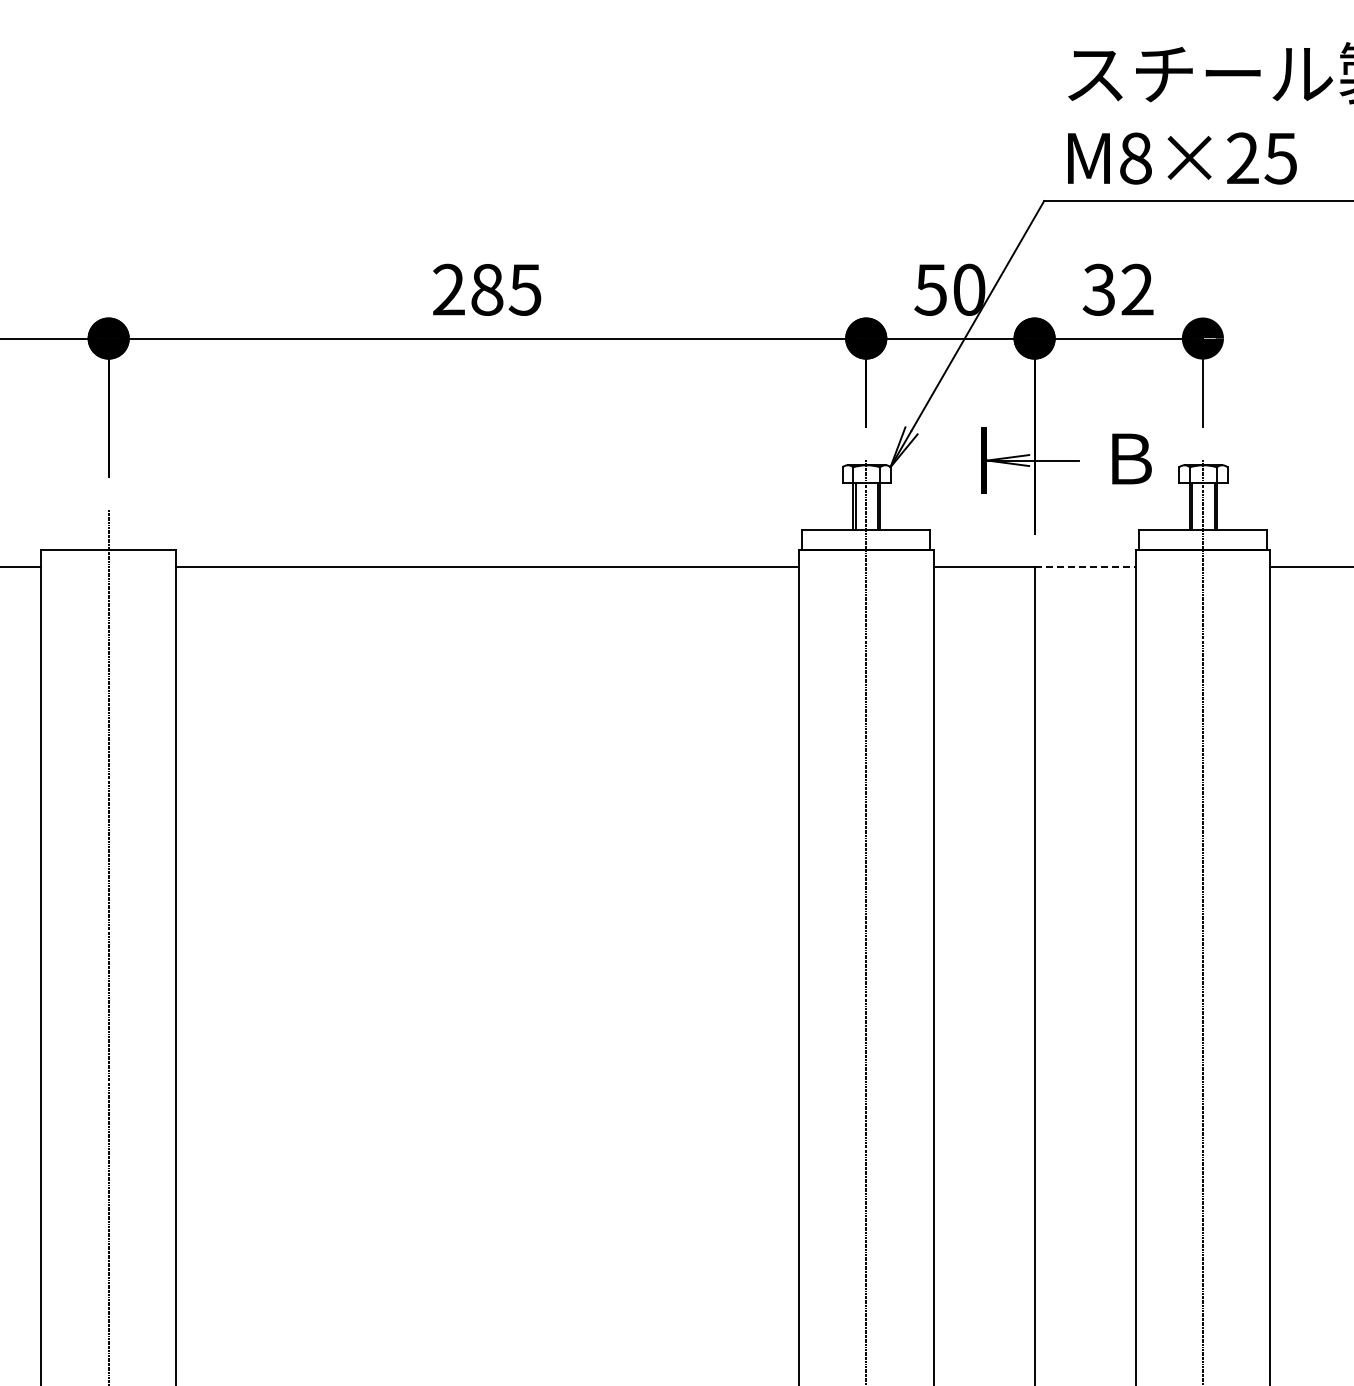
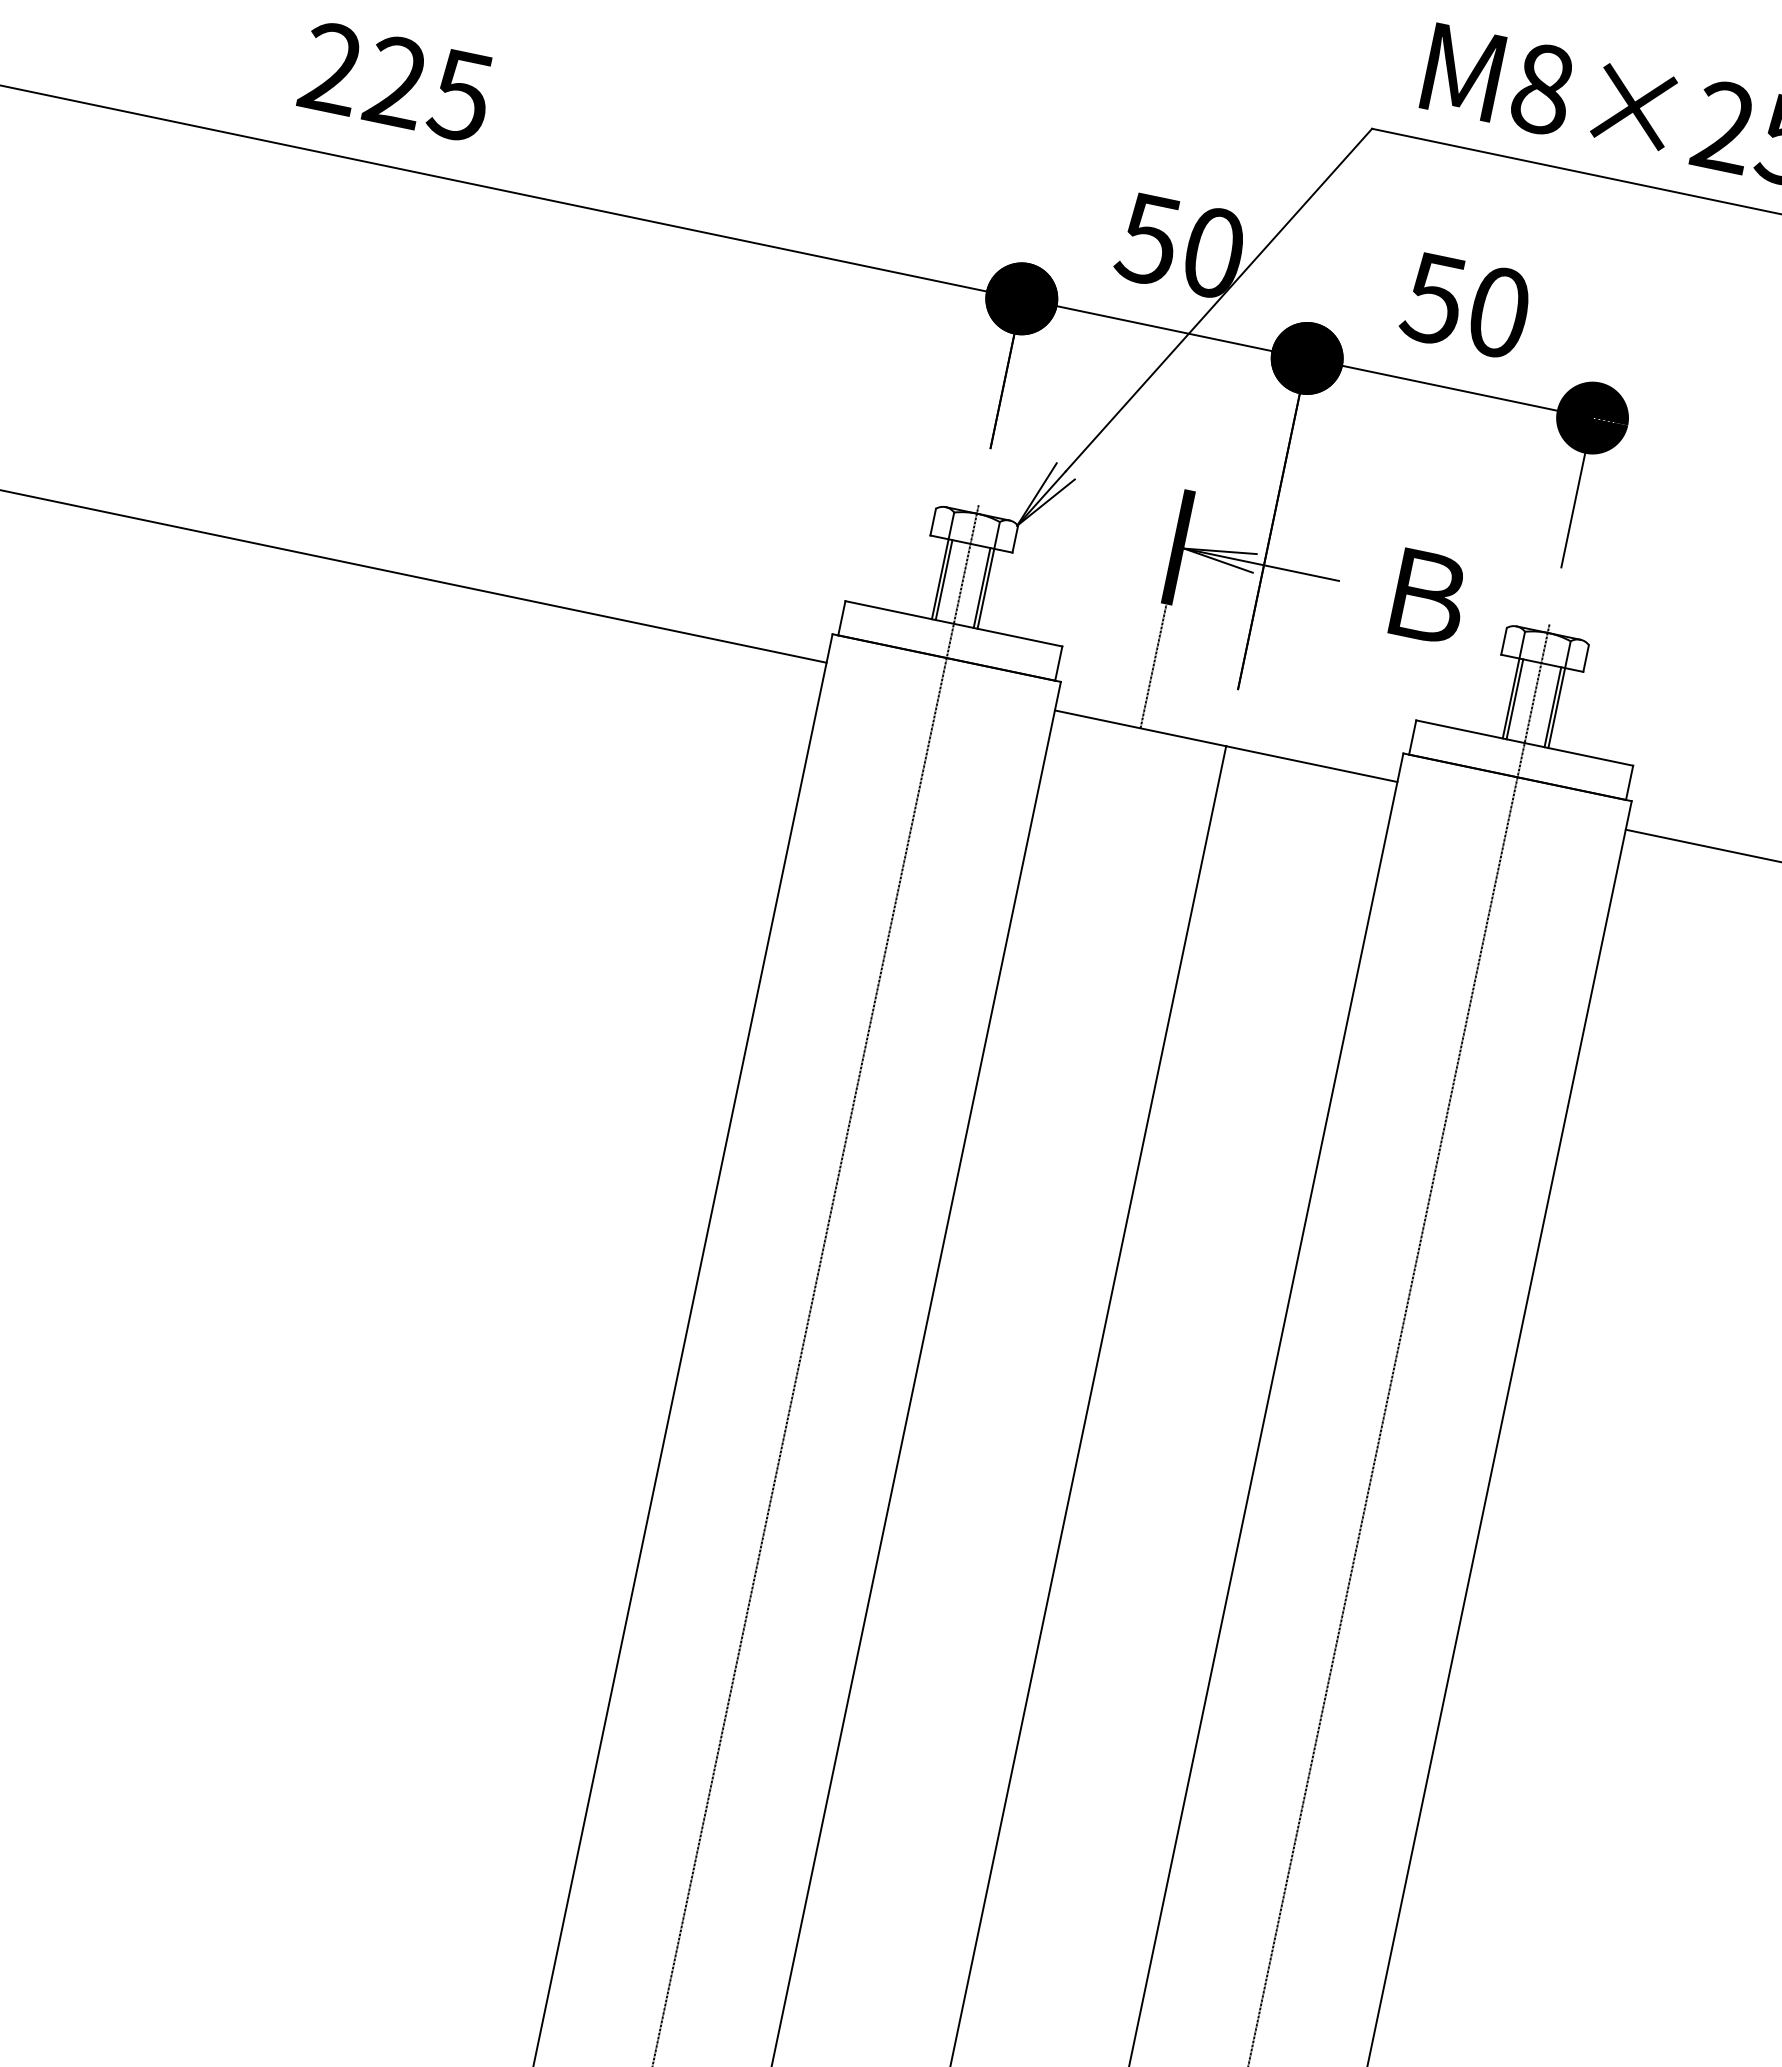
text: (487, 289) -> (397, 81), 285 -> 225
text: (1117, 289) -> (1465, 304), 32 -> 50
line: (984, 530) -> (1154, 666), added
line: (1085, 567) -> (1312, 764), dashed -> solid

